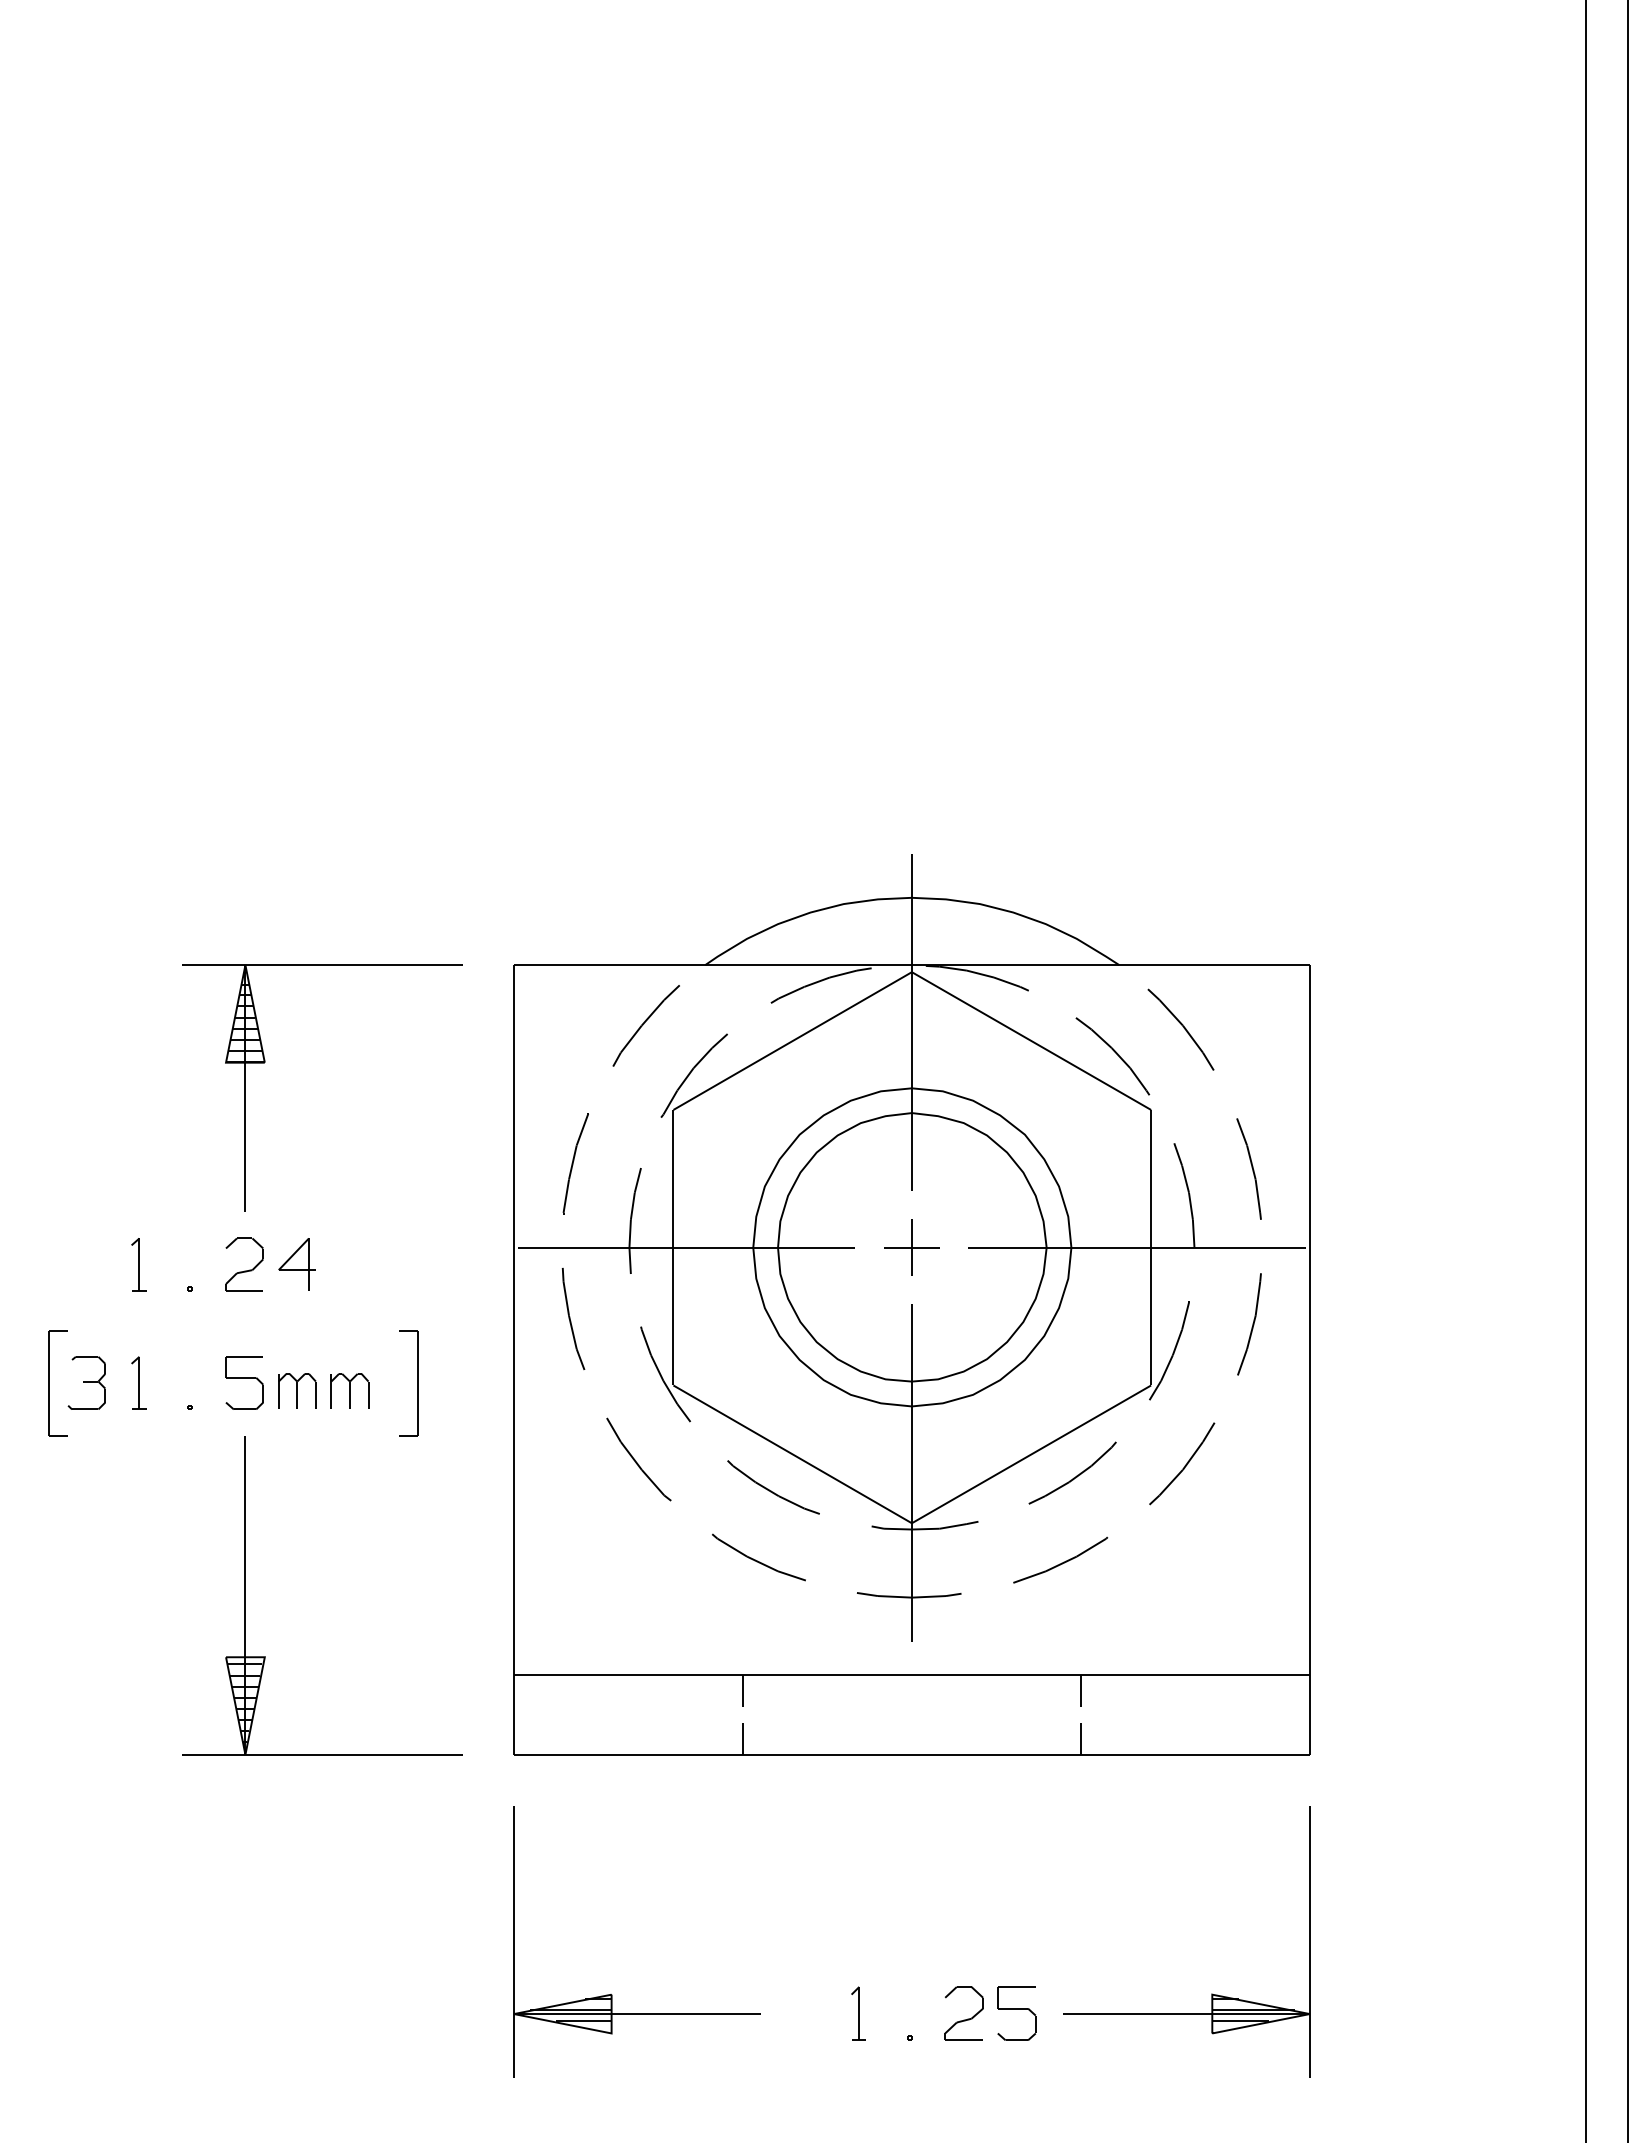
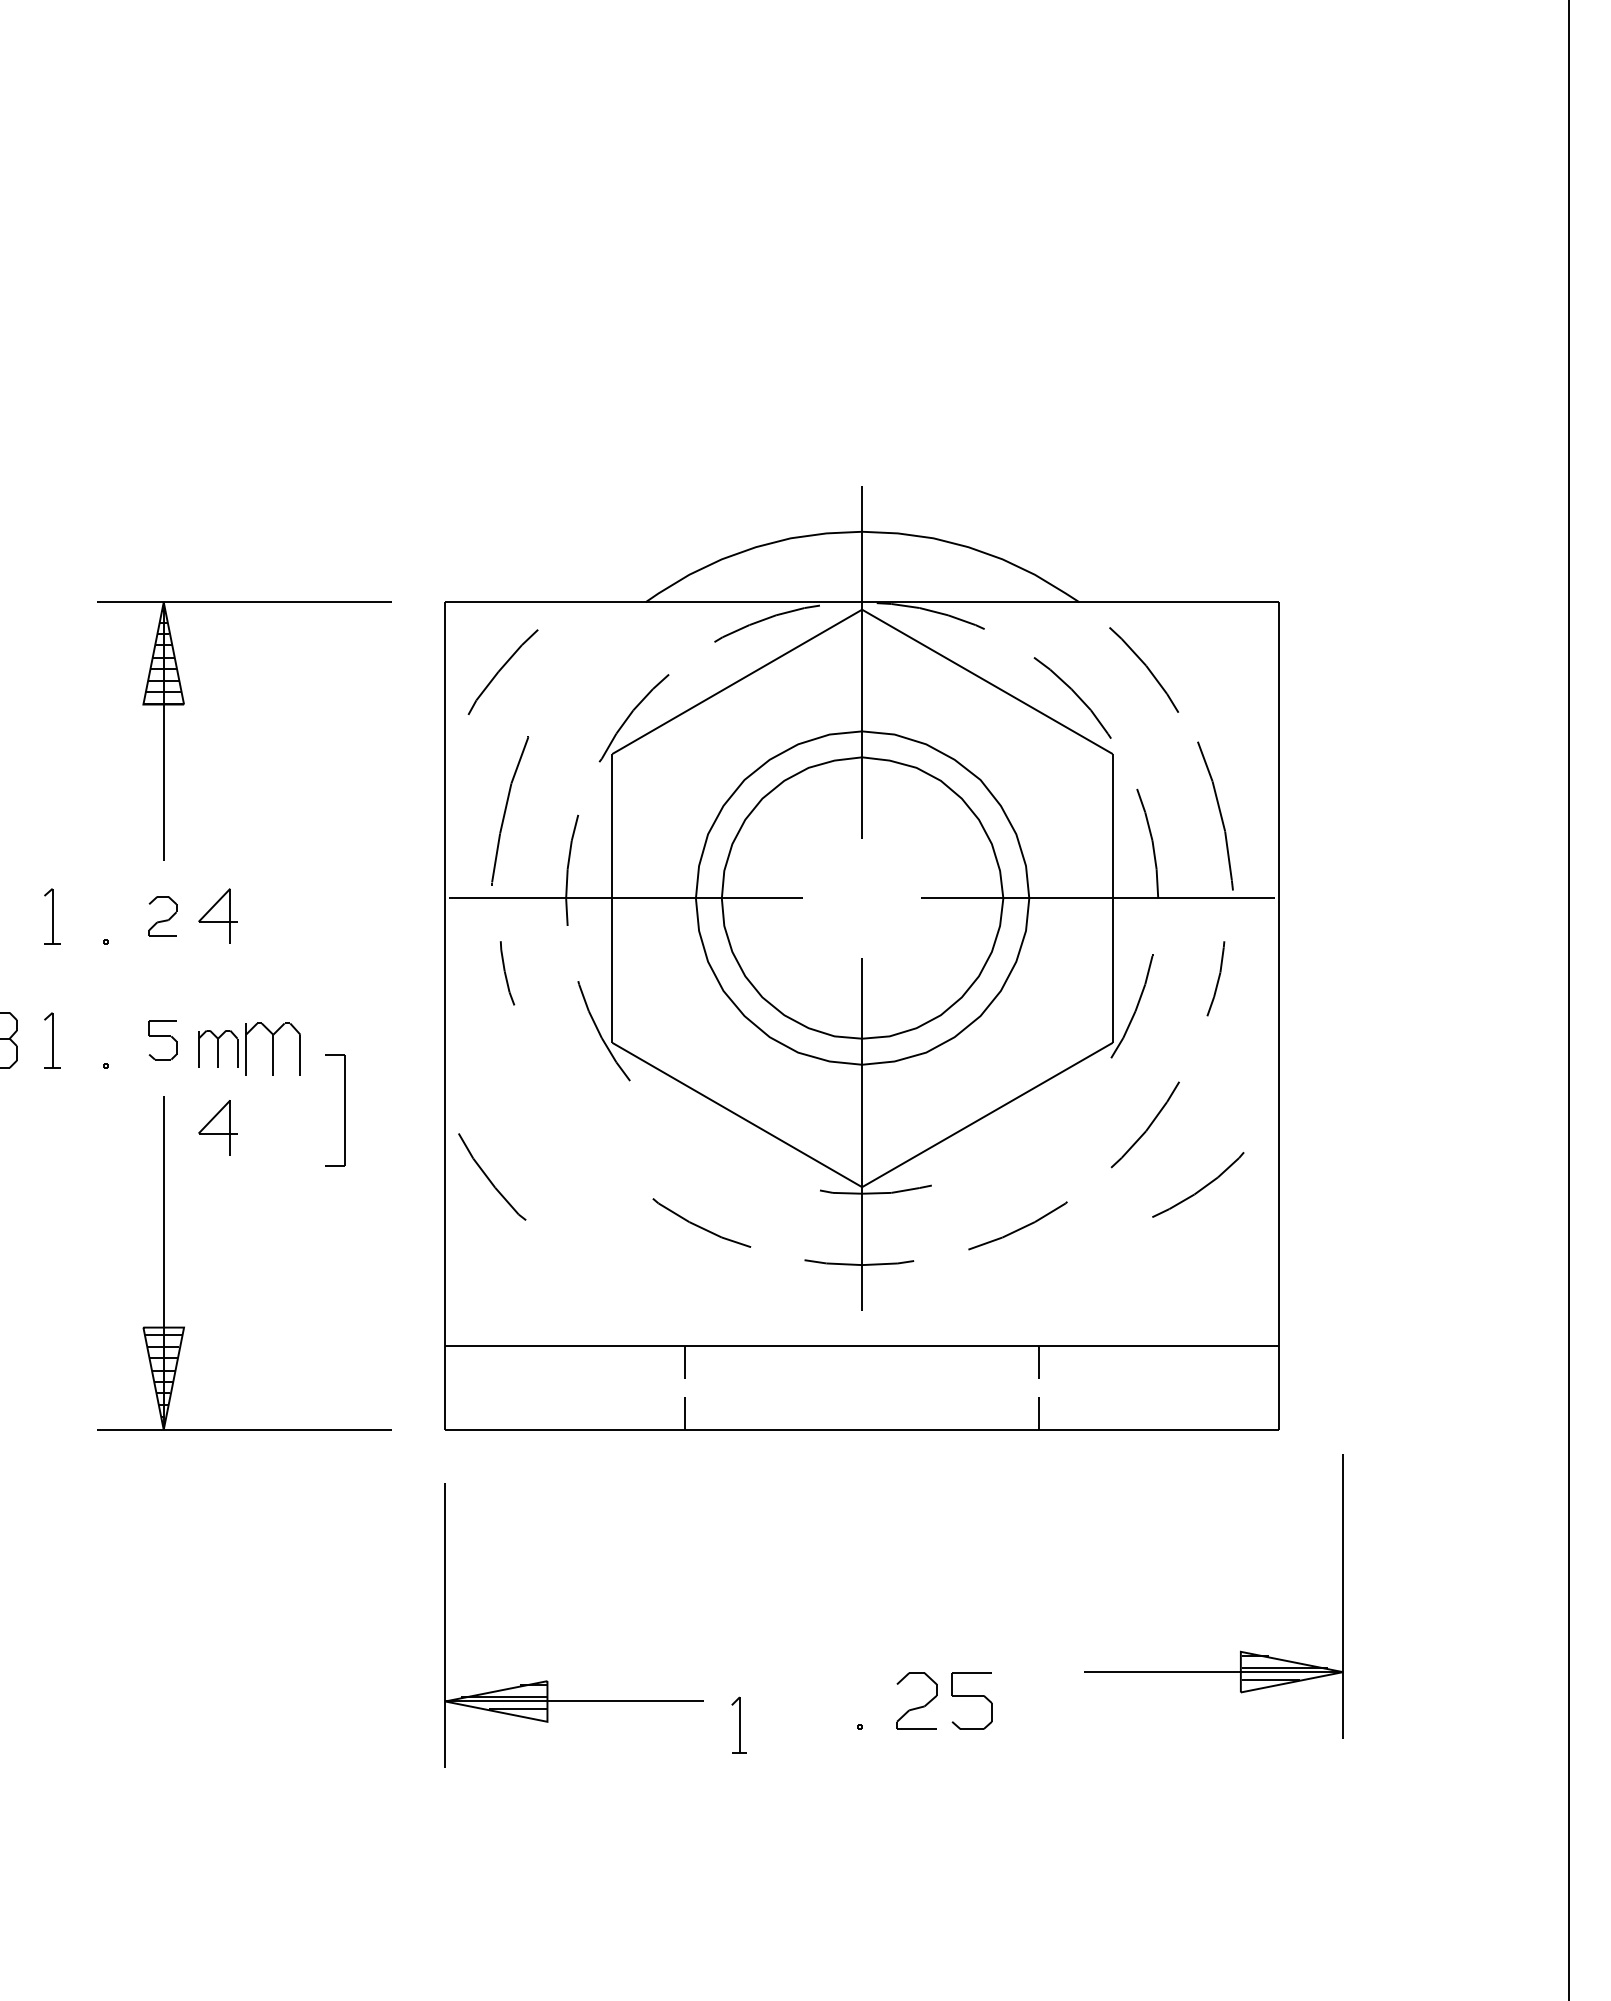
part: (645, 1025) -> (502, 671), moved
part: (575, 1163) -> (509, 810), size x1.4
part: (1248, 1168) -> (1214, 815), size x1.4
part: (911, 1247) -> (861, 898), removed
part: (244, 1264) -> (162, 916), size x0.7
part: (573, 1319) -> (507, 973), size x0.6
part: (1249, 1324) -> (1215, 978), size x0.7
part: (244, 1382) -> (162, 1039), size x0.7
part: (417, 1383) -> (344, 1110), moved
part: (349, 1390) -> (272, 1048), size x1.4
part: (638, 1459) -> (491, 1176), moved
part: (296, 1466) -> (217, 1127), added
part: (1072, 1472) -> (1198, 1184), moved
part: (773, 1487) -> (717, 1149), removed
part: (1211, 1993) -> (1240, 1650), moved
part: (858, 2013) -> (739, 1724), moved

